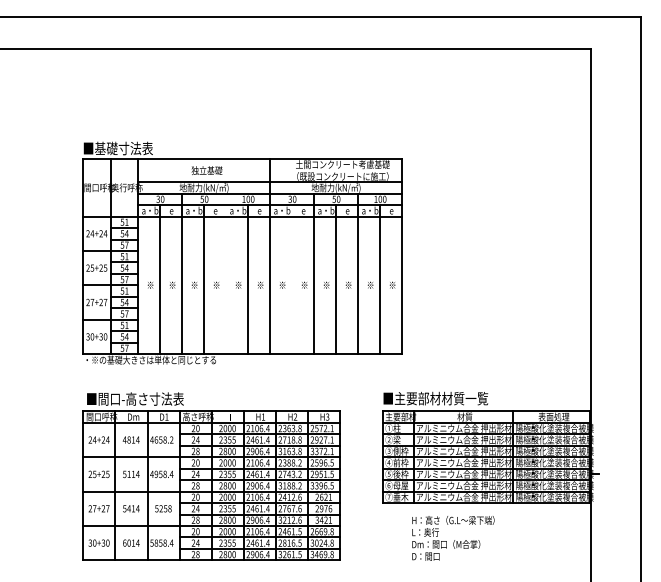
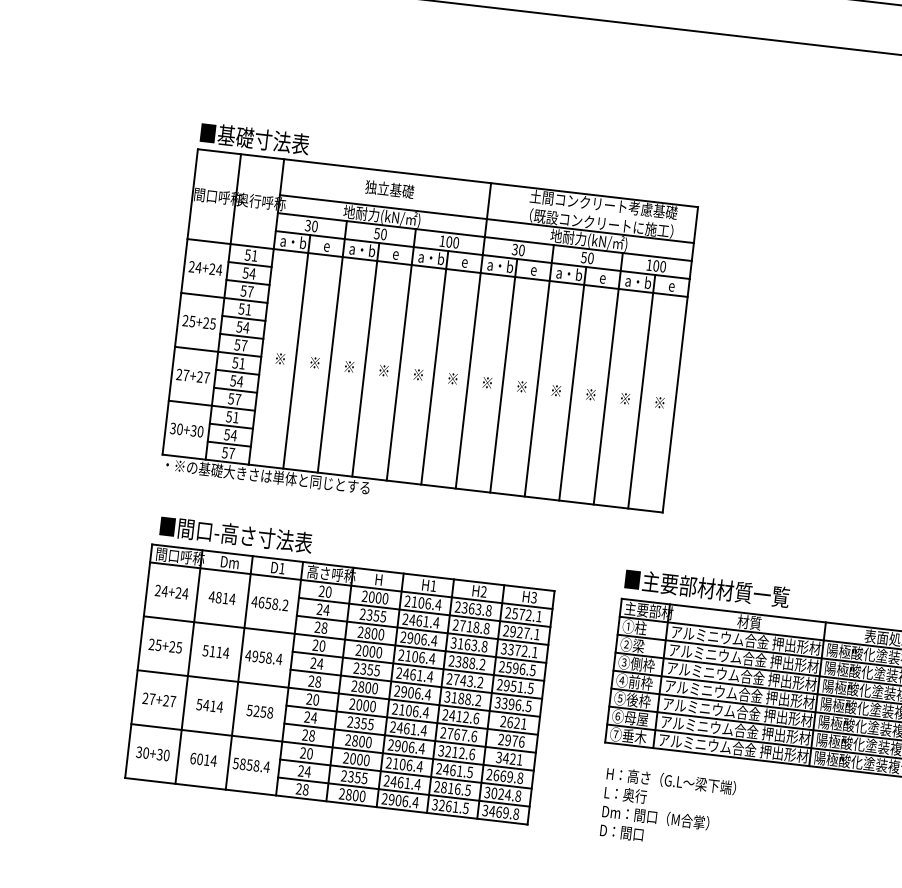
line: (226, 273) -> (401, 354), added
line: (292, 279) -> (504, 375), added
text: (453, 538) -> (668, 809), moved

